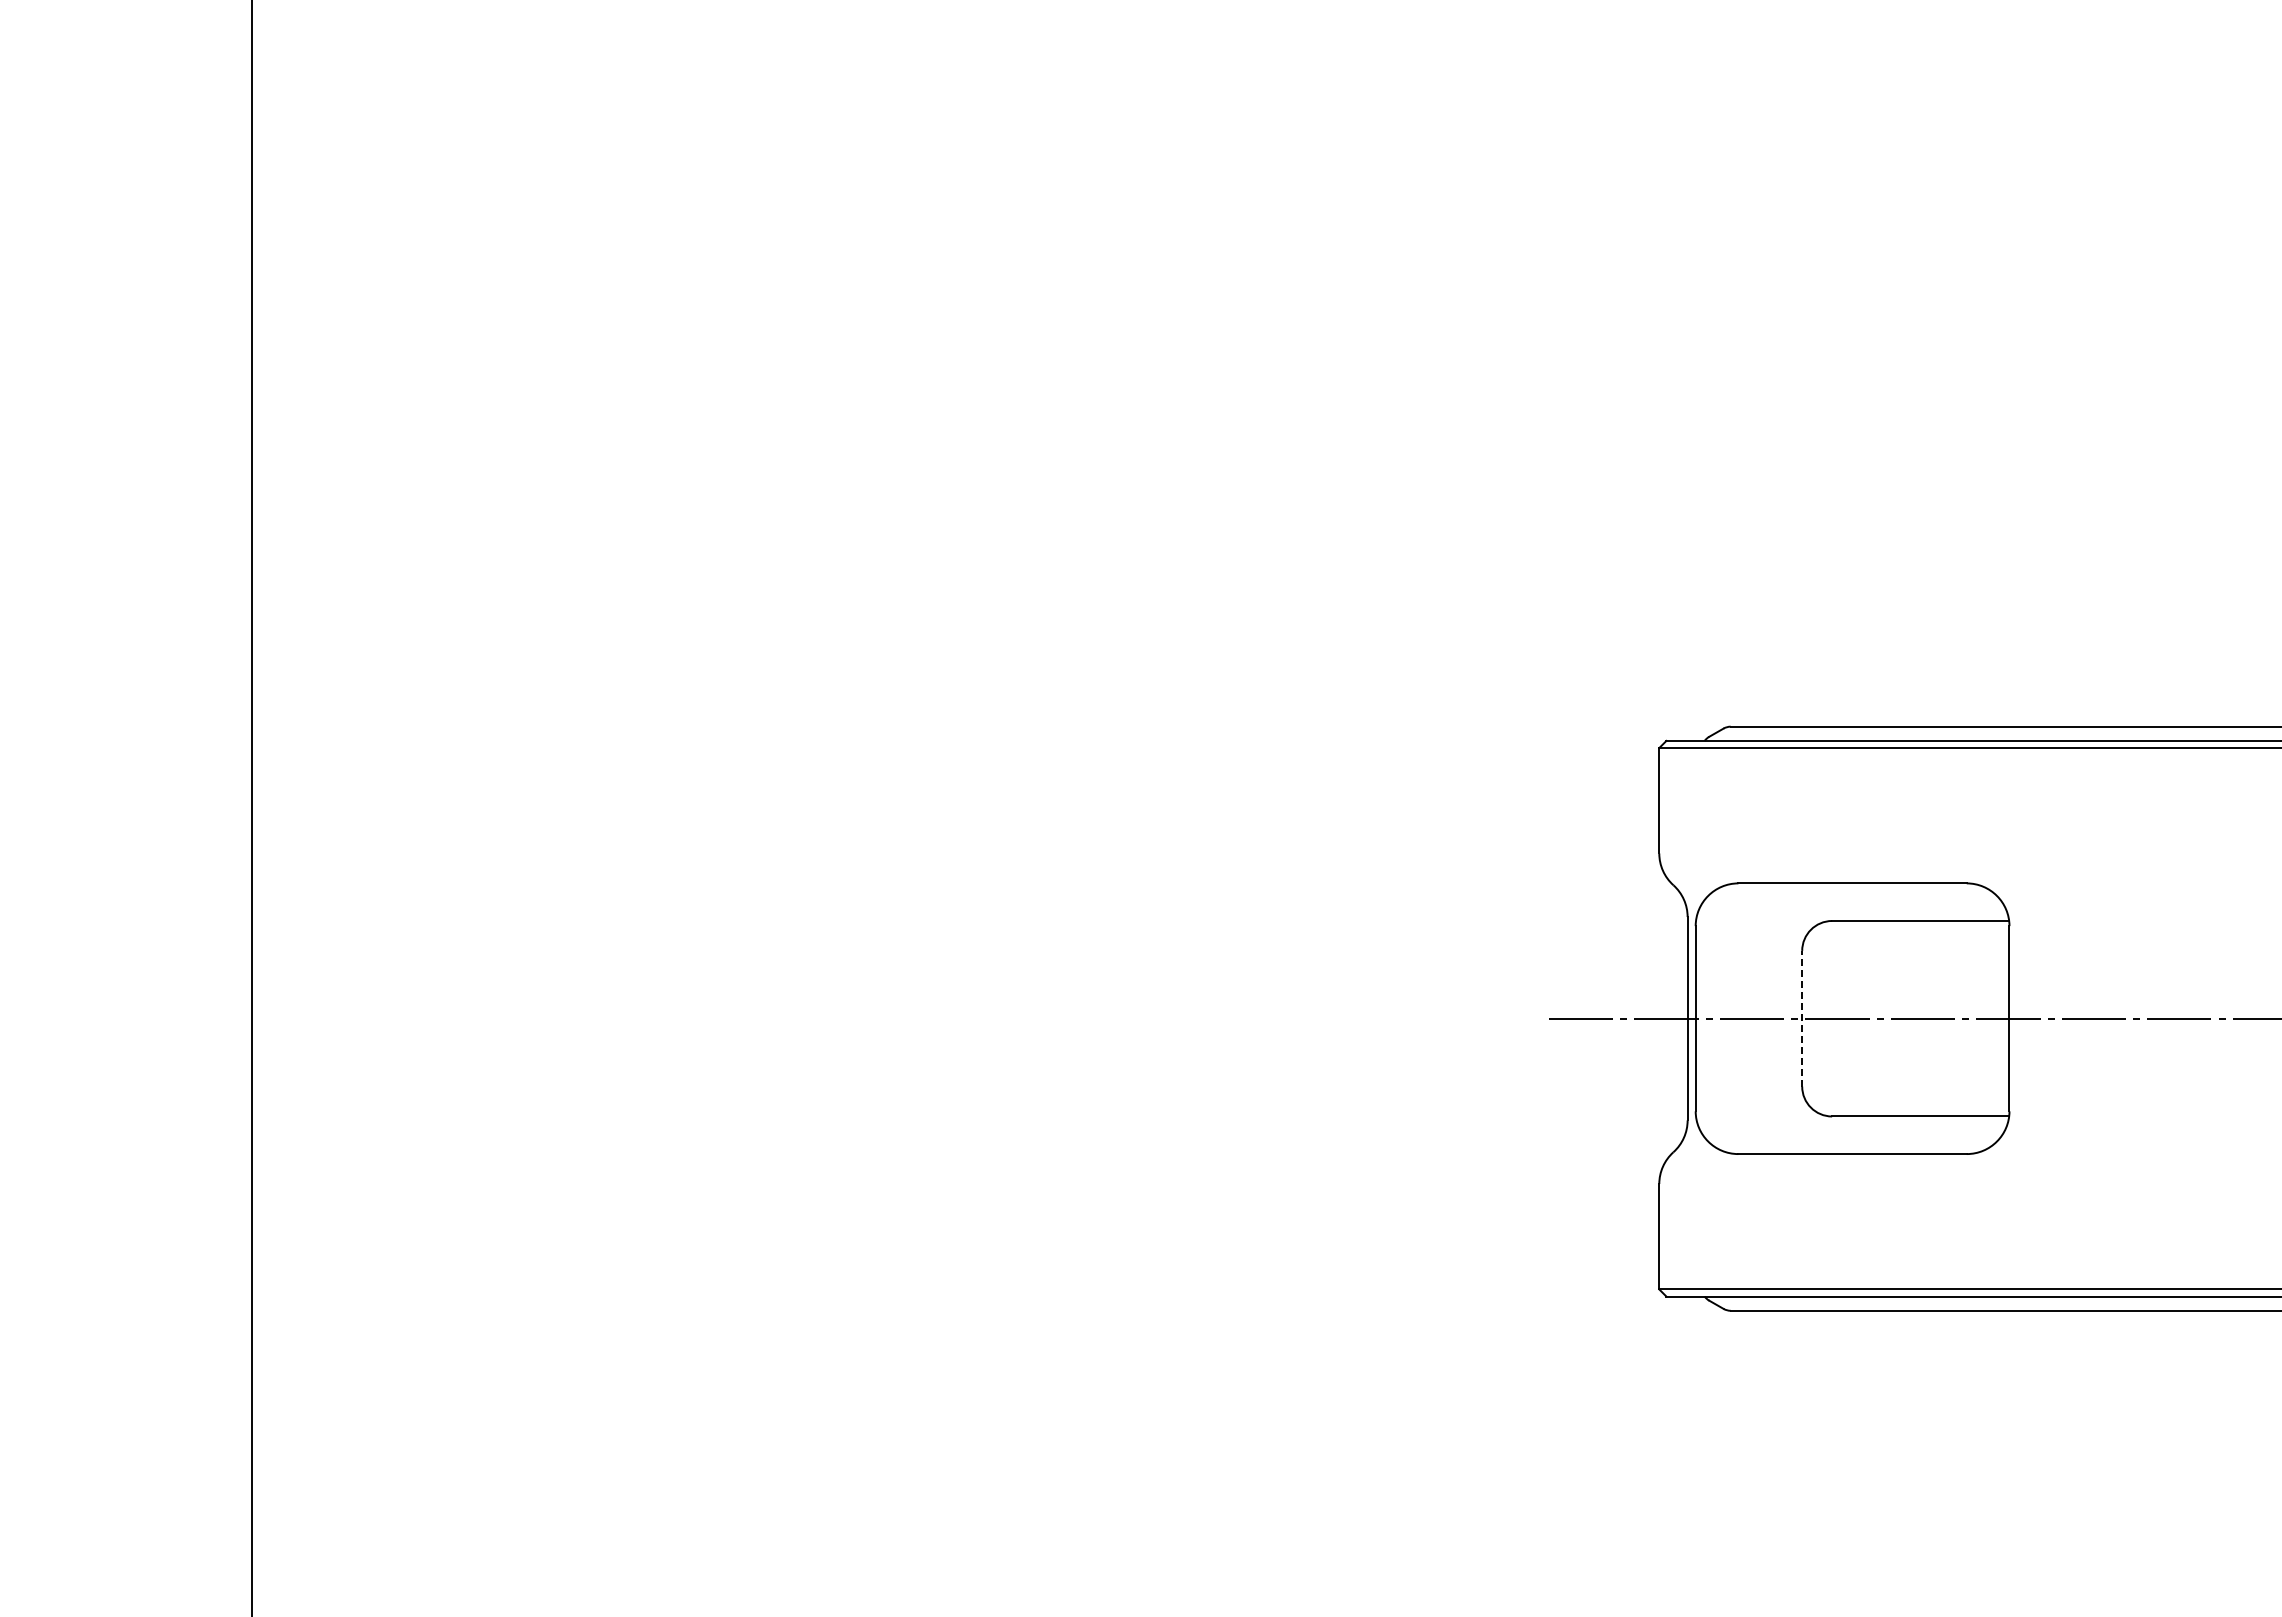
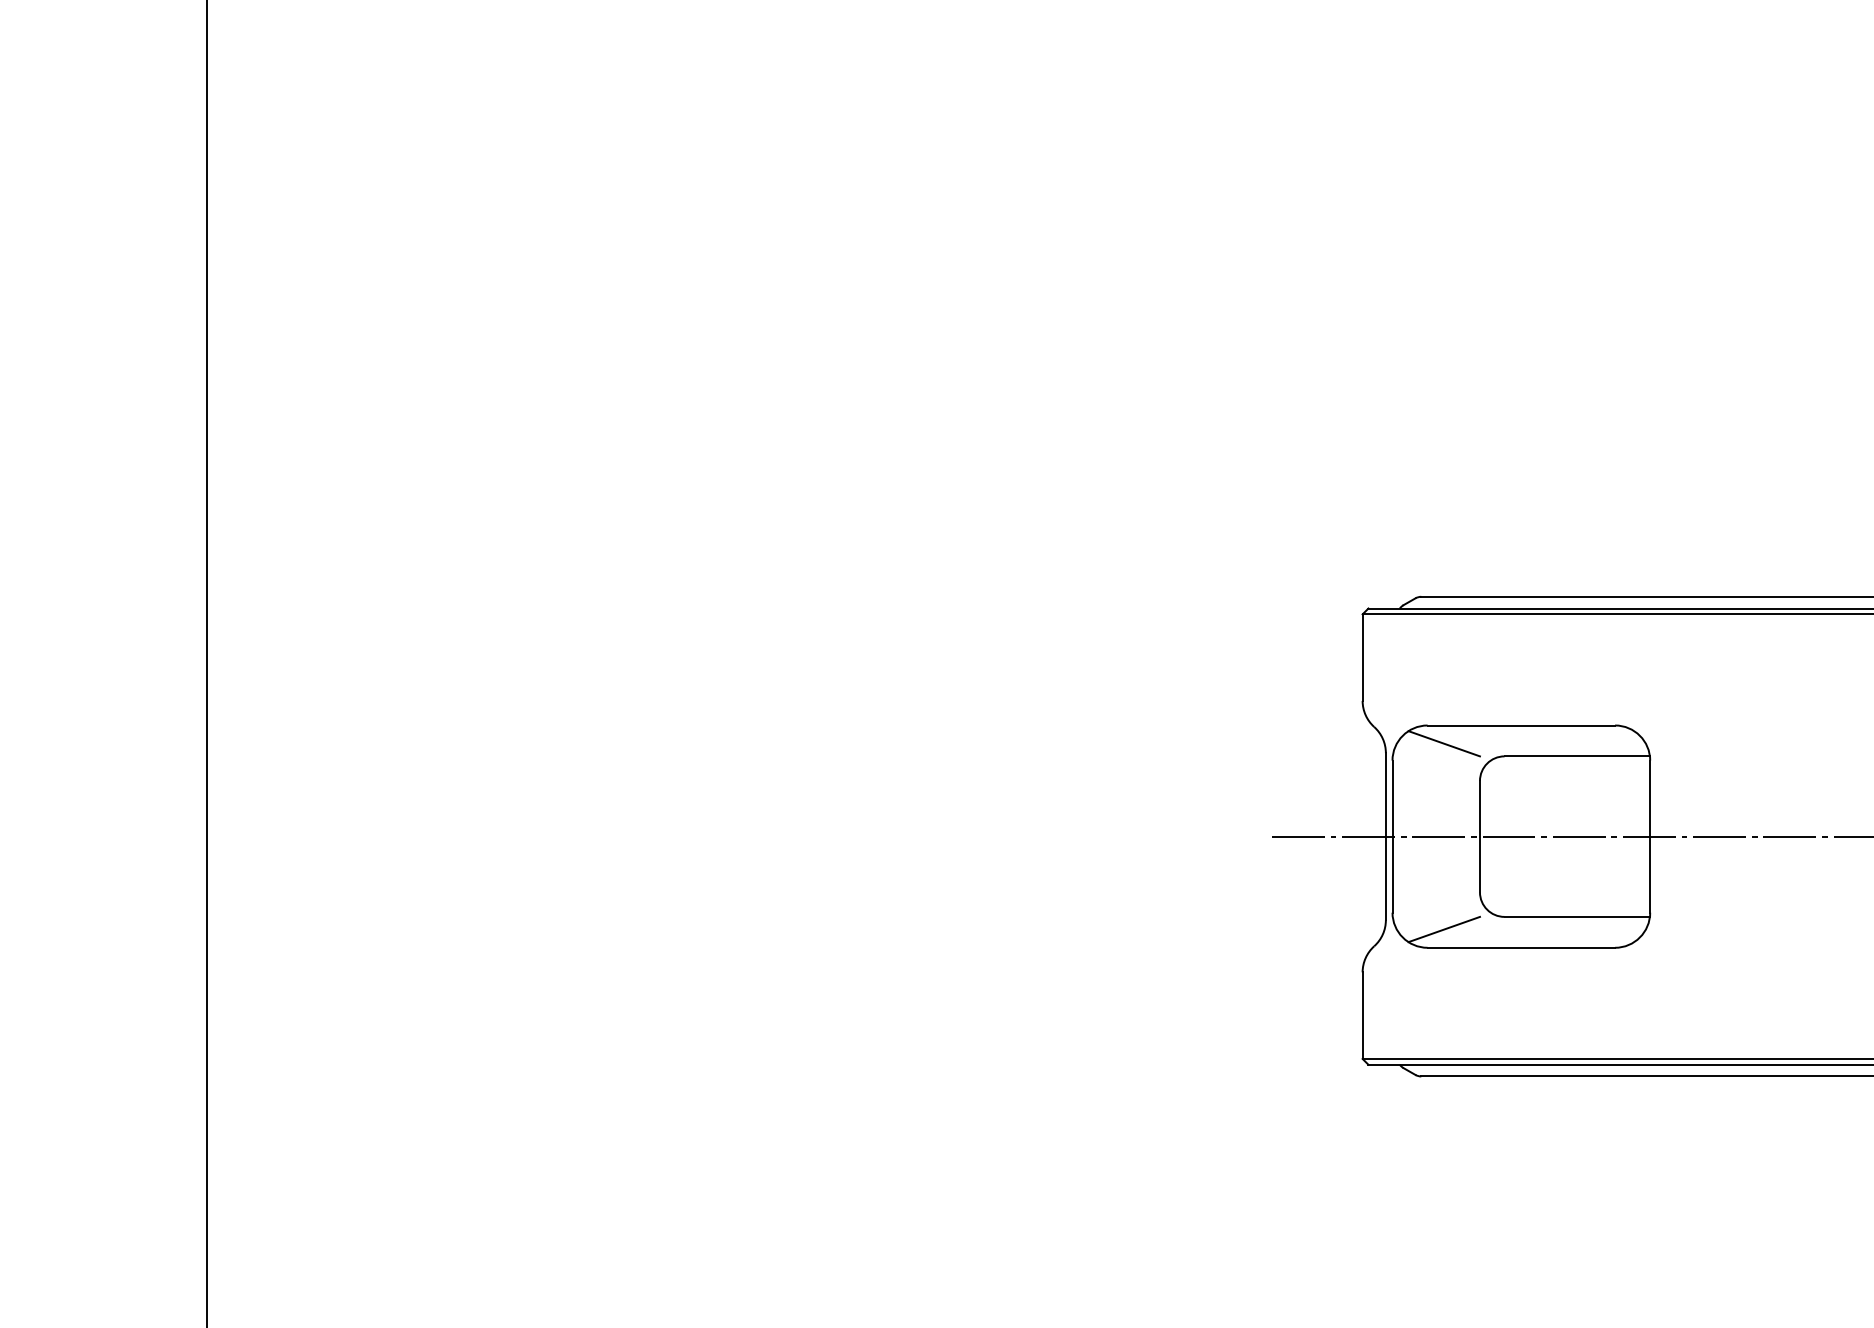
line: (1758, 905) -> (1444, 743), added
line: (1802, 1018) -> (1480, 836), dashed -> solid
line: (1758, 1131) -> (1444, 929), added

